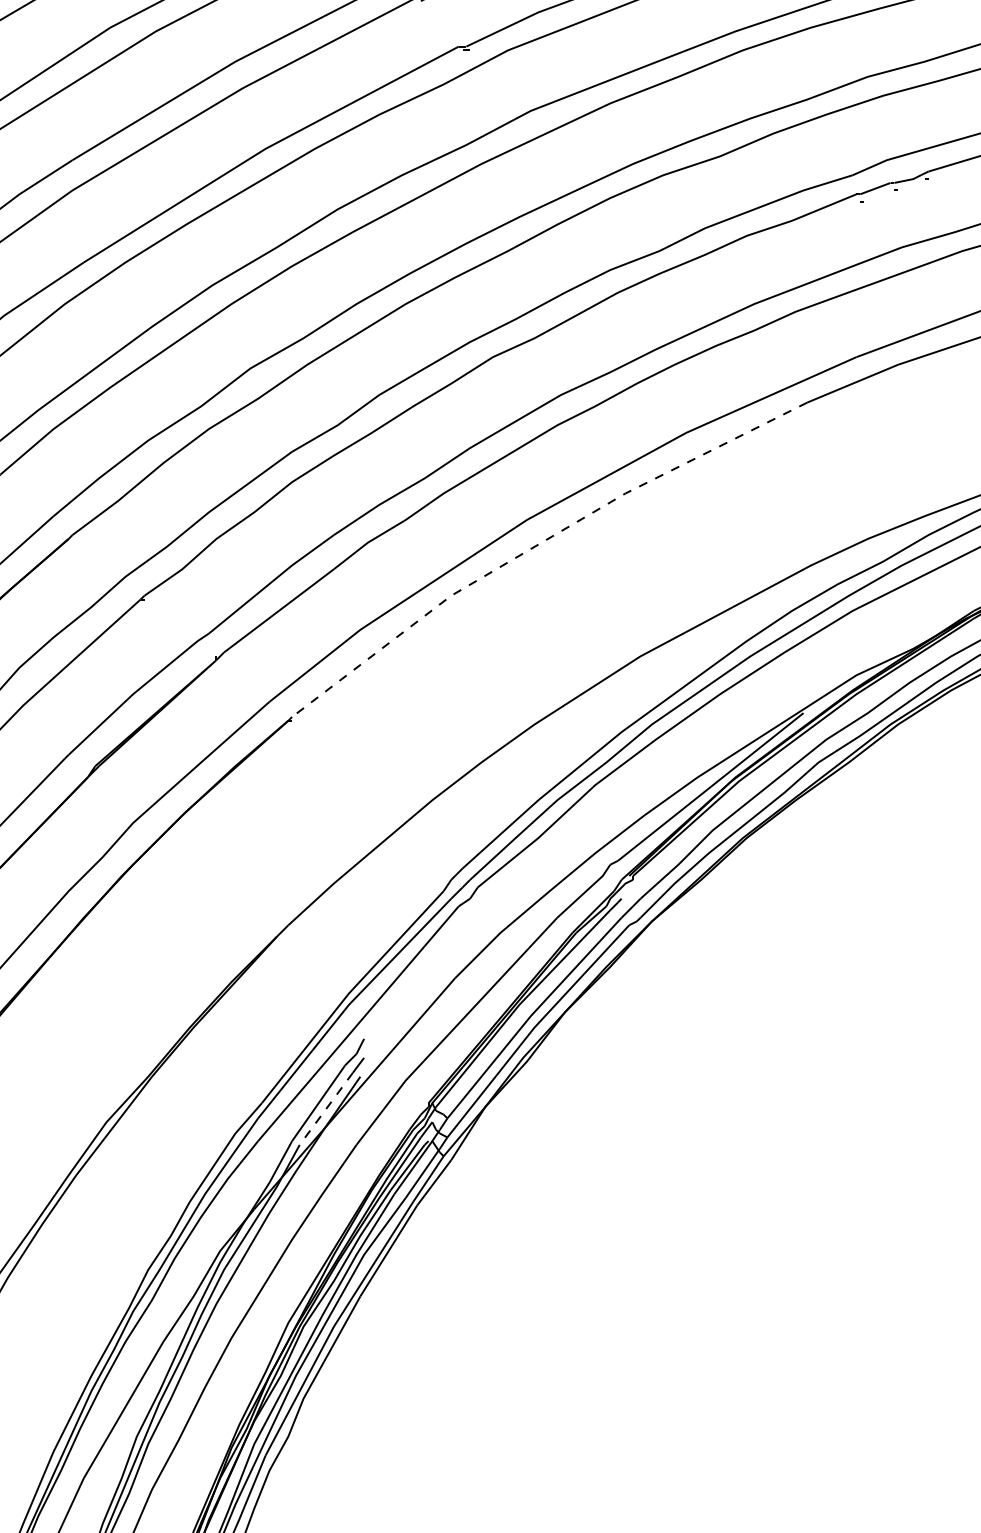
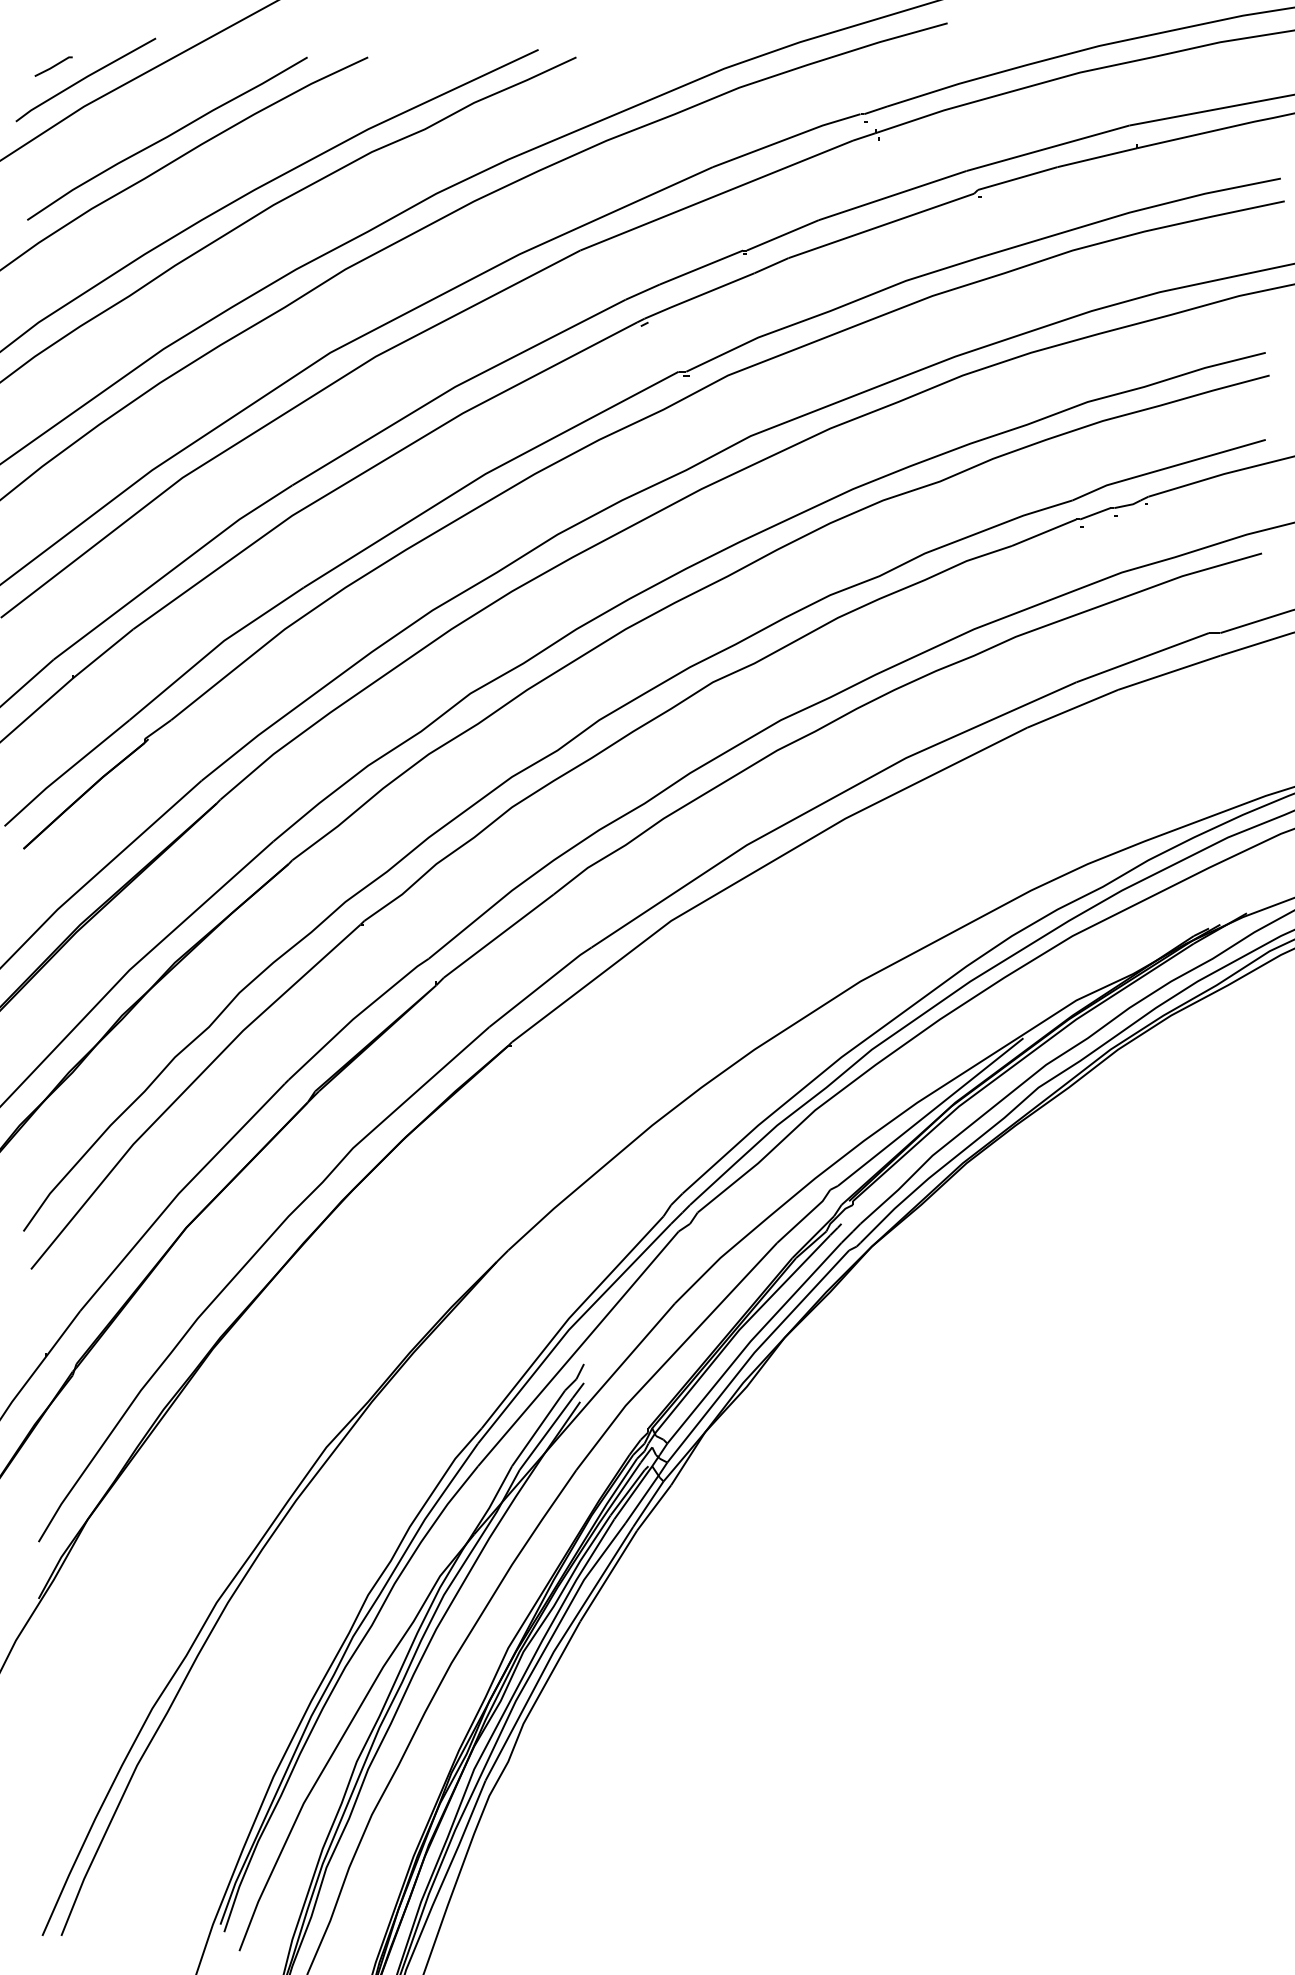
line: (539, 544) -> (759, 869), dashed -> solid
line: (326, 1109) -> (546, 1434), dashed -> solid

